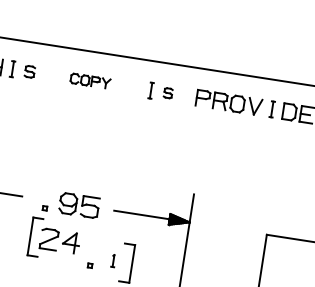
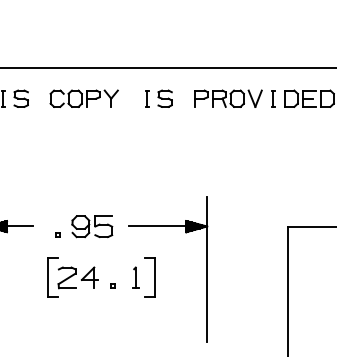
part: (29, 71) -> (20, 98), size x1.43
part: (89, 80) -> (83, 98), size x1.67
part: (167, 92) -> (164, 98), size x1.67
part: (54, 239) -> (72, 277), moved
part: (113, 260) -> (135, 277), size x1.67

